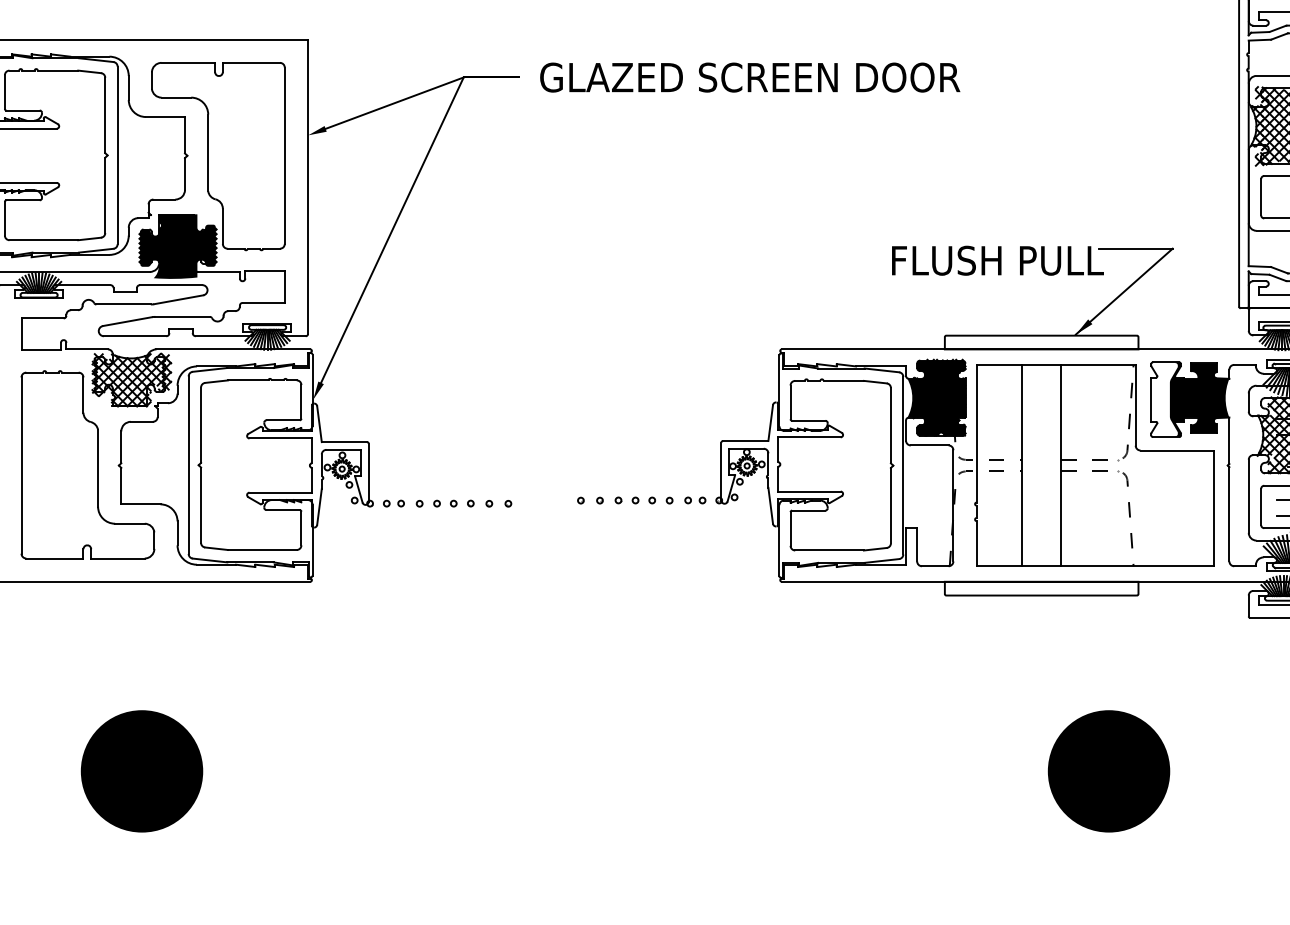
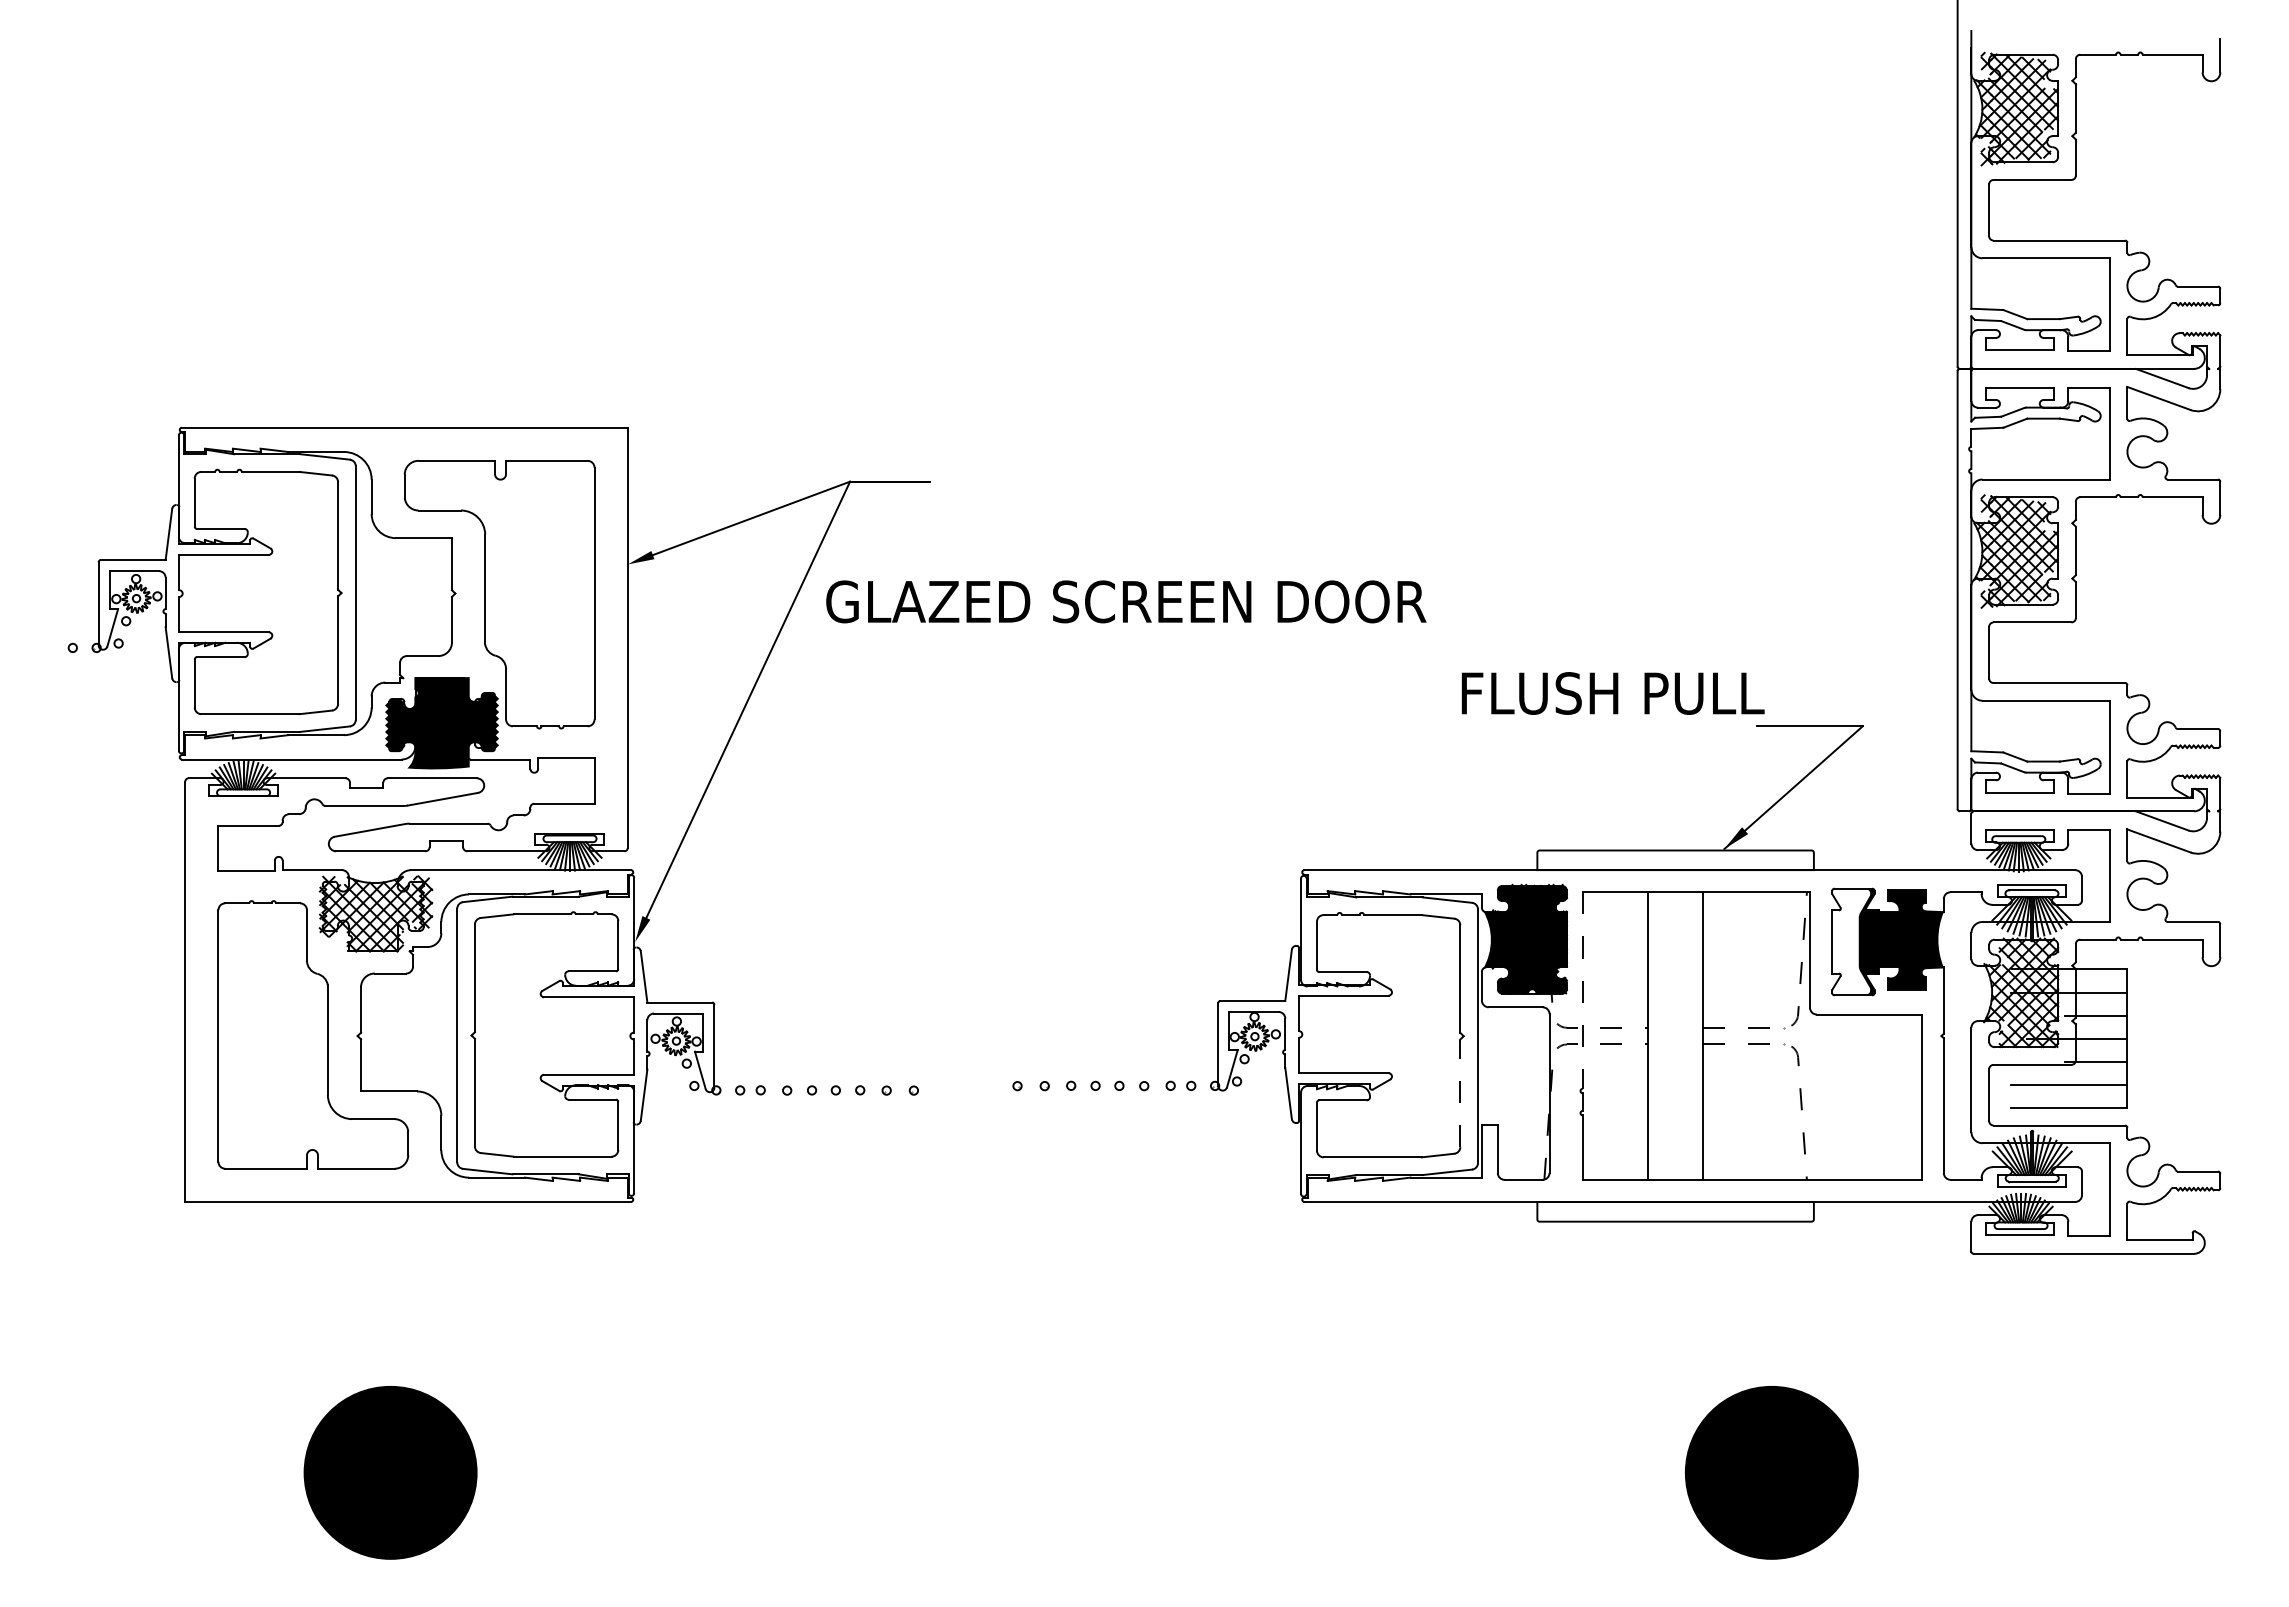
text: (750, 77) -> (1126, 601), moved
text: (997, 260) -> (1612, 693), moved
line: (976, 434) -> (1582, 991), solid -> dashed
line: (891, 505) -> (1460, 1093), solid -> dashed

